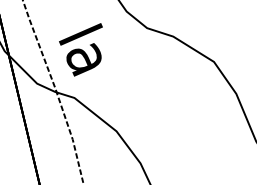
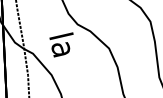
text: (83, 49) -> (61, 44), moved

